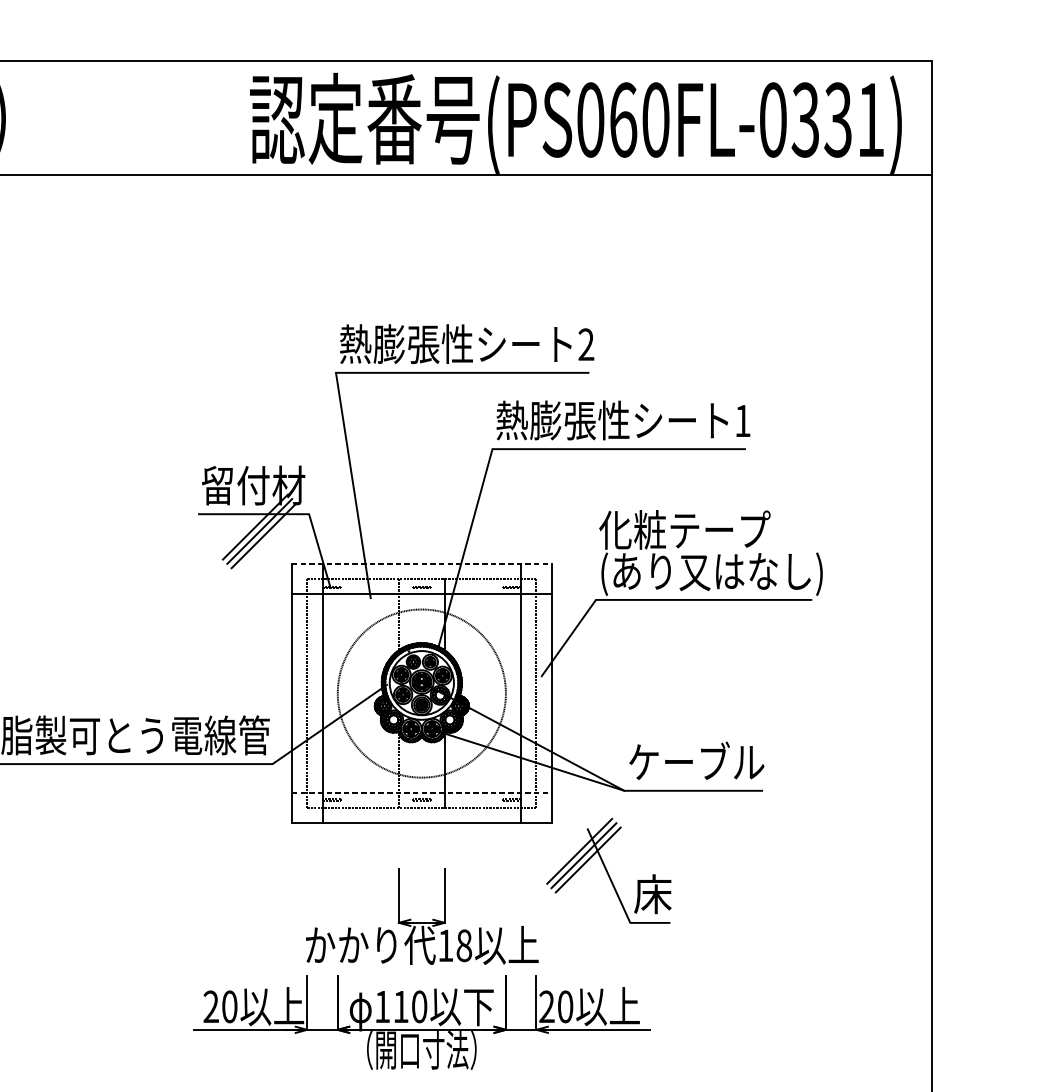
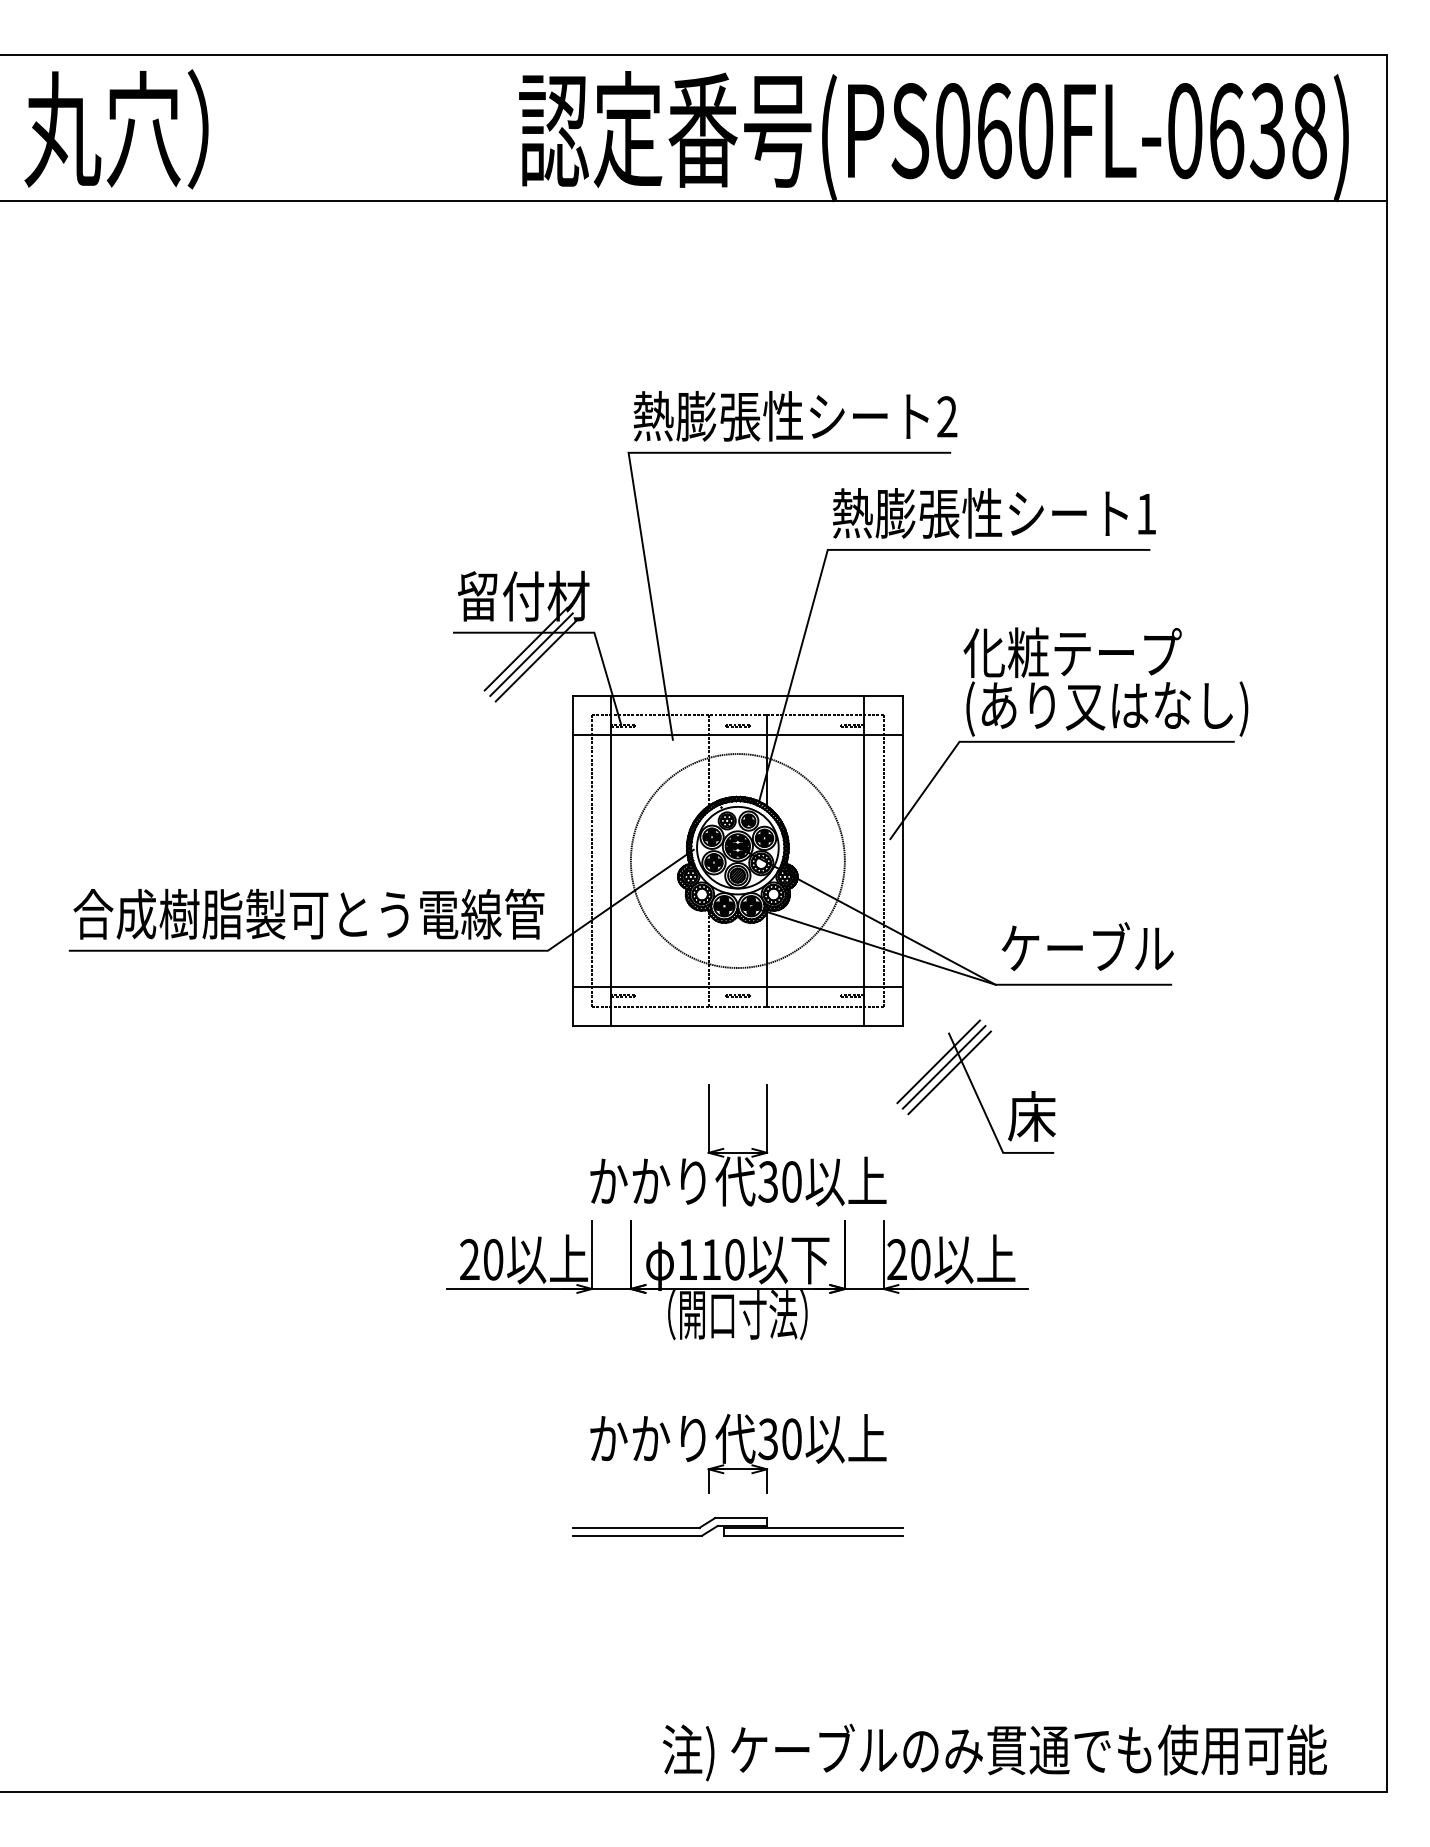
text: (837, 120) -> (1267, 131), (PS060FL-0331) -> (PS060FL-0638)
line: (422, 563) -> (738, 695), dashed -> solid
line: (422, 792) -> (738, 987), dashed -> solid
text: (454, 945) -> (779, 1181), 18 -> 30

